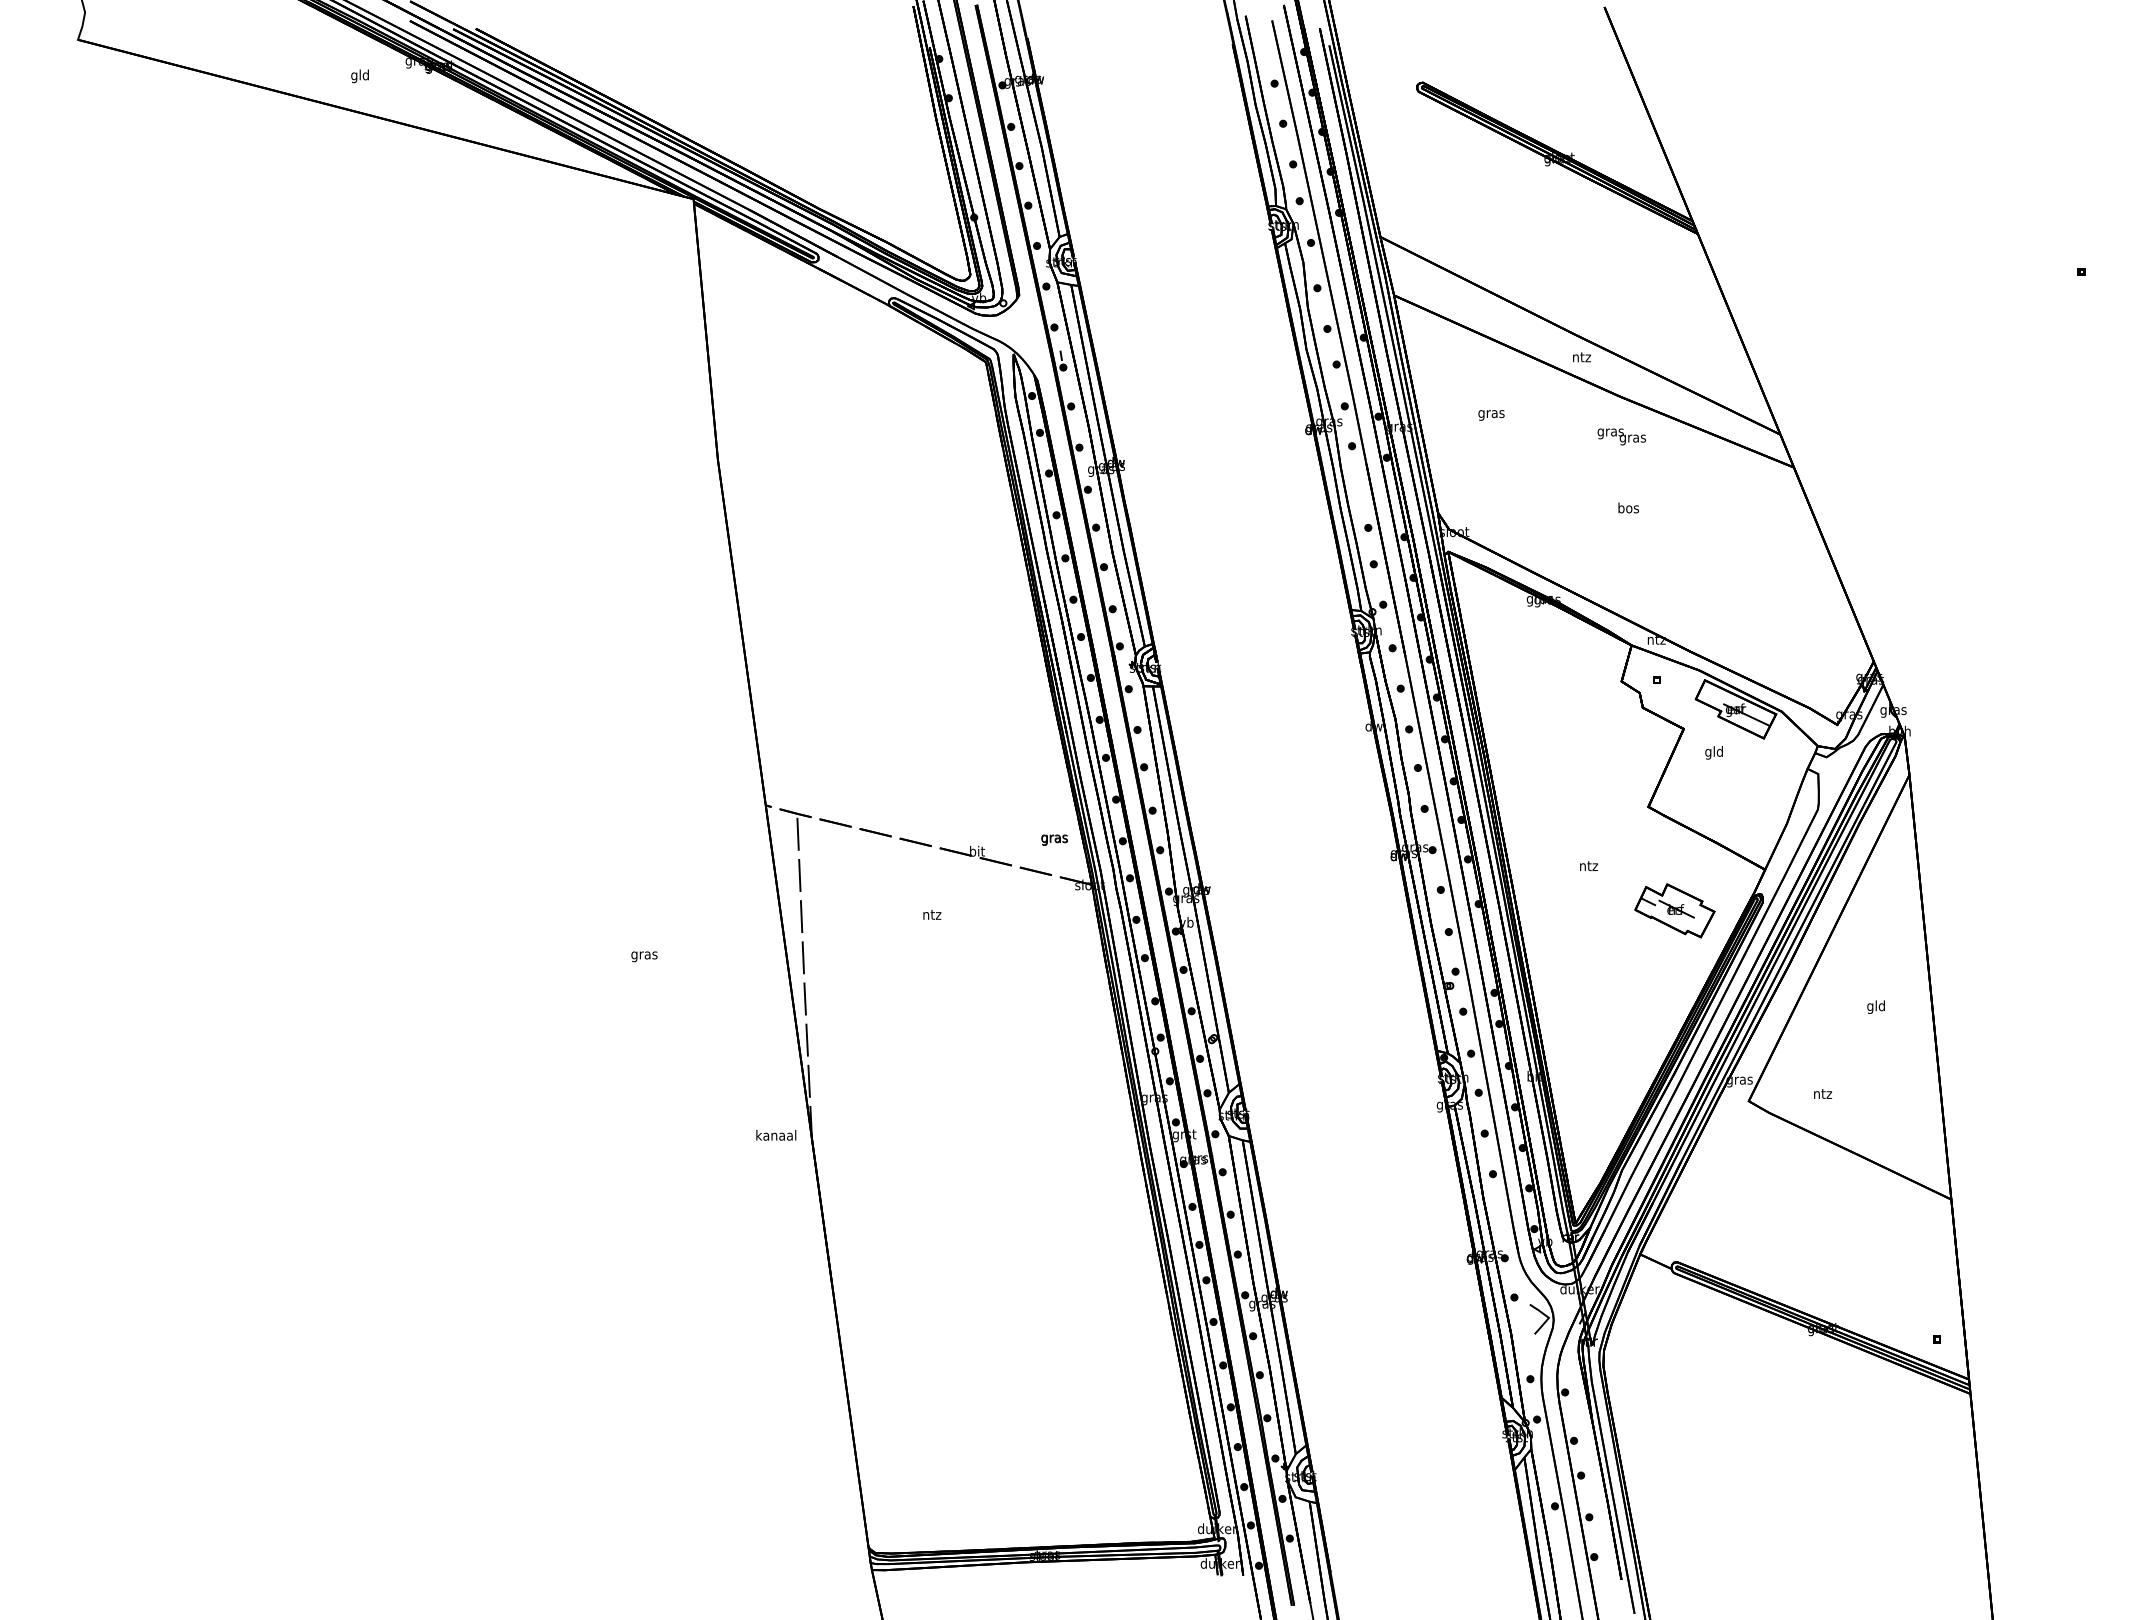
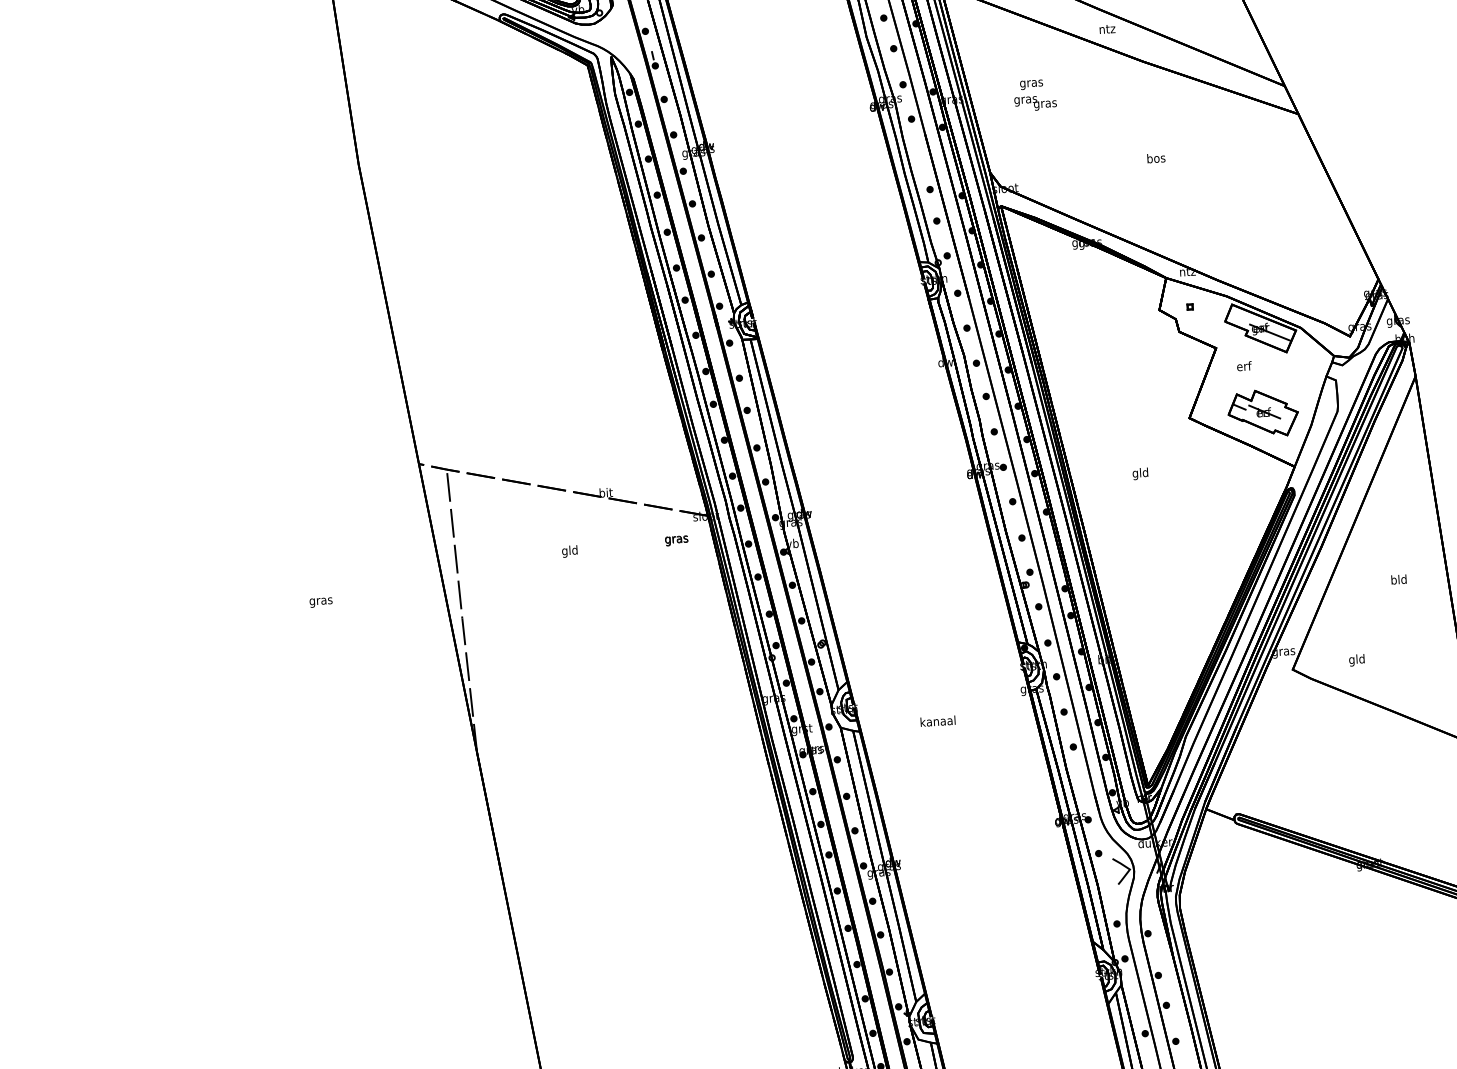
text: (1621, 436) -> (1035, 103), moved
text: (1714, 752) -> (1244, 367), gld -> erf
text: (1054, 839) -> (676, 540), moved
text: (1588, 866) -> (1140, 473), ntz -> gld
part: (1674, 910) -> (1262, 413), moved
text: (932, 915) -> (570, 551), ntz -> gld
text: (1870, 1006) -> (1393, 580), gld -> bld
text: (1822, 1094) -> (1356, 659), ntz -> gld
text: (776, 1135) -> (938, 721), moved

